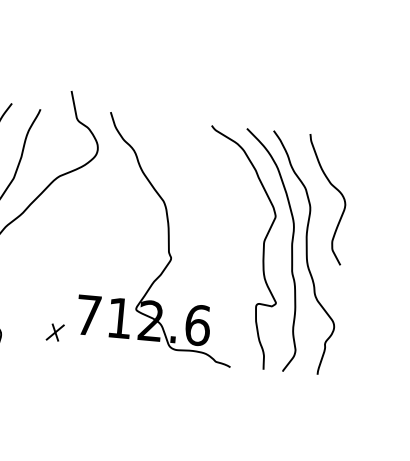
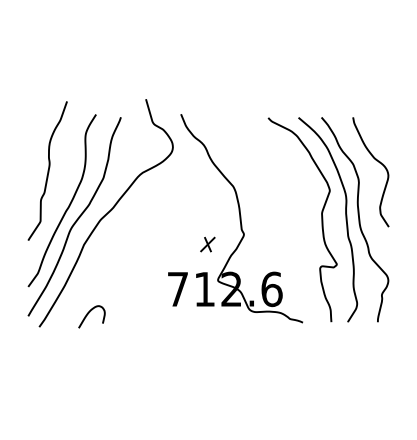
part: (54, 332) -> (207, 244), moved

